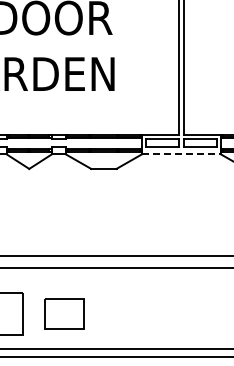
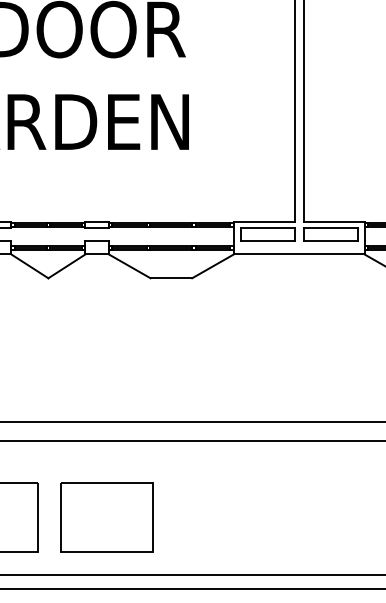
line: (181, 154) -> (299, 254), dashed -> solid
part: (64, 313) -> (106, 516), size x1.43

